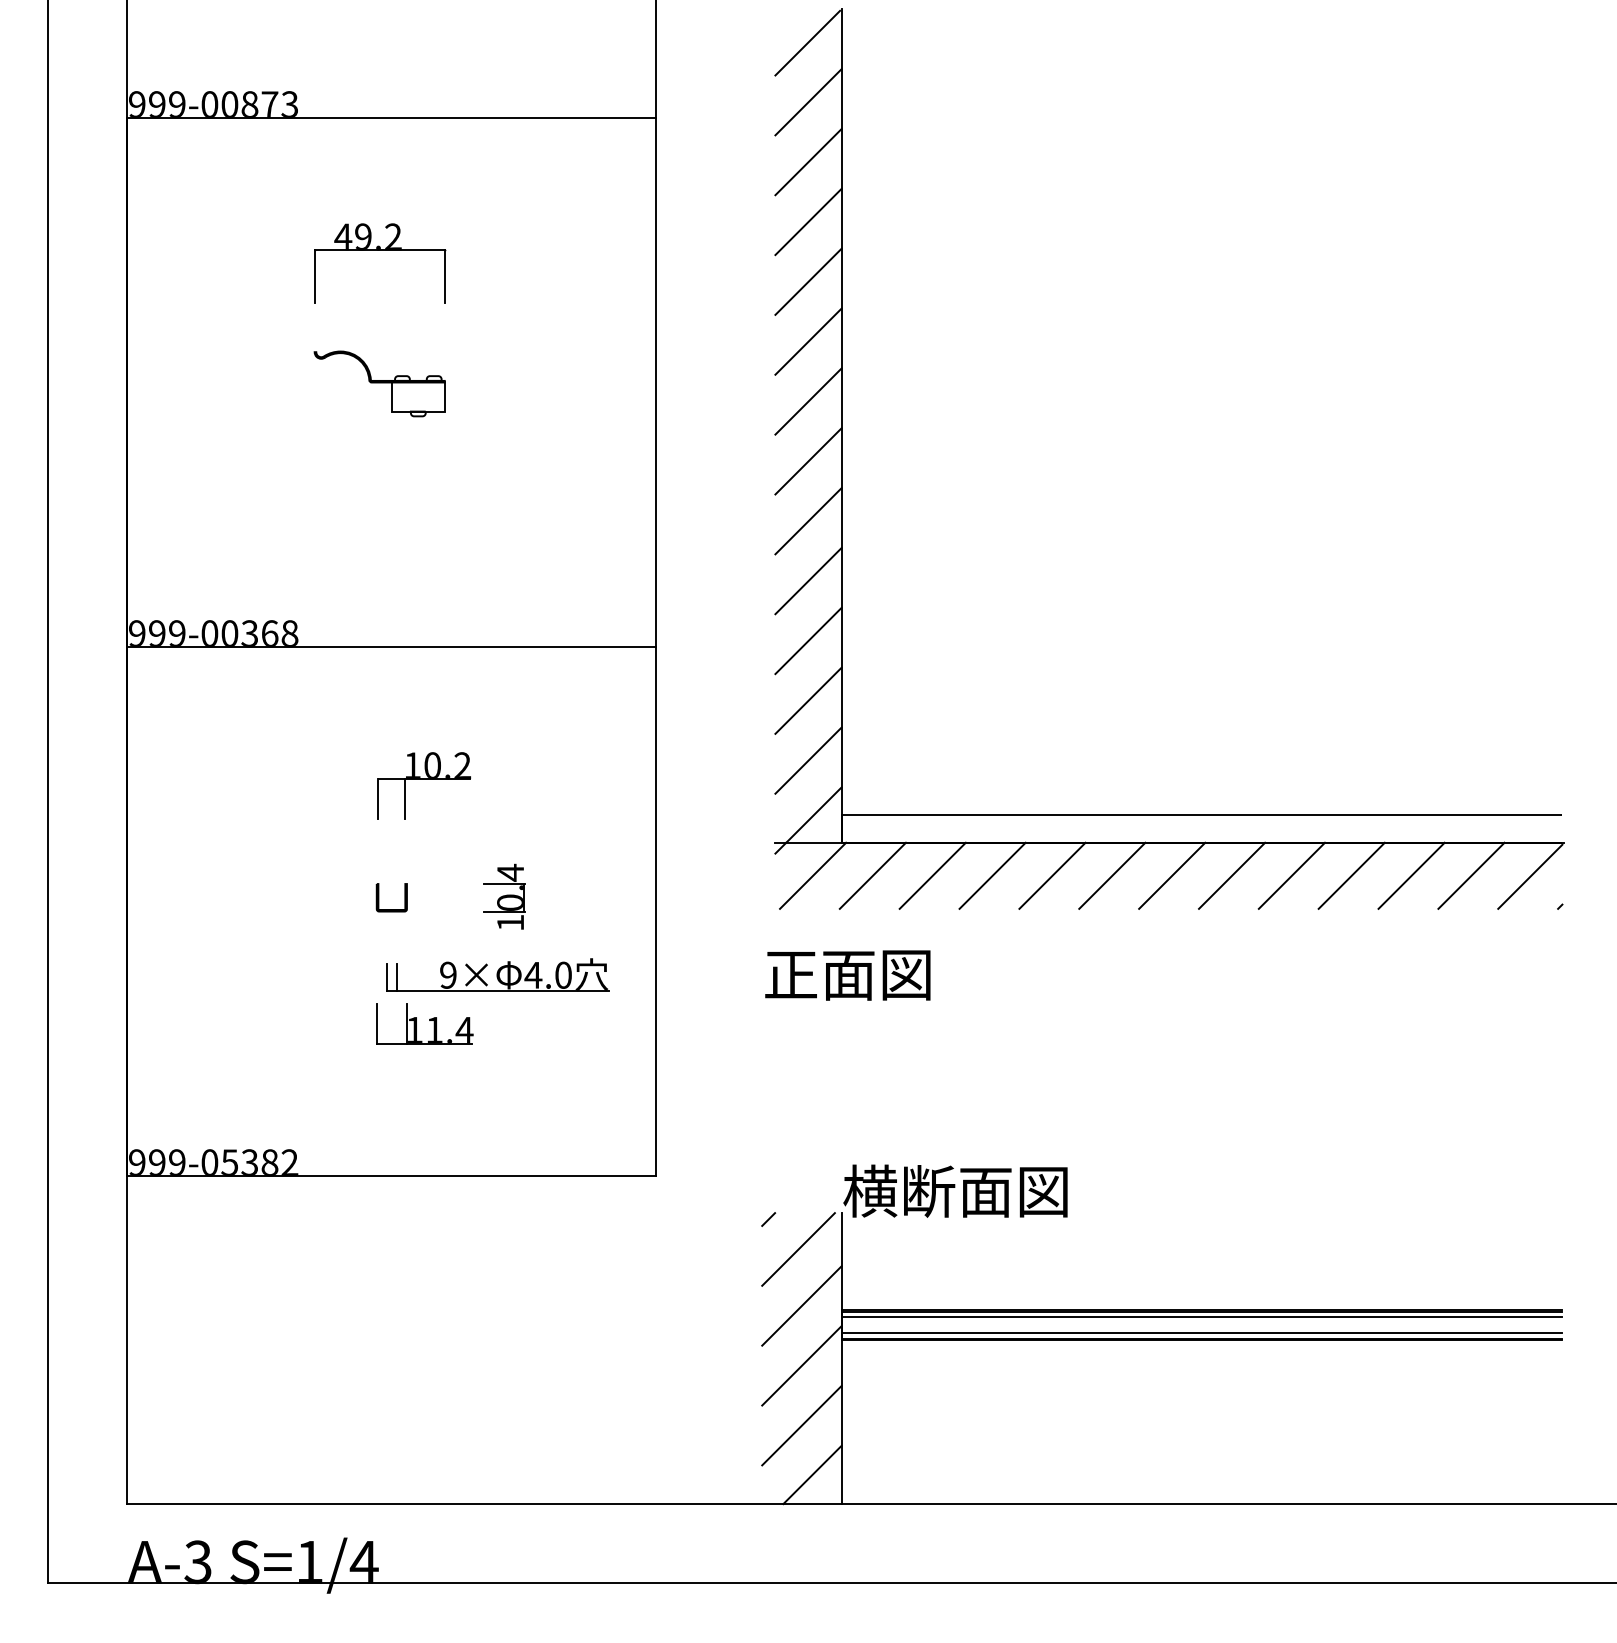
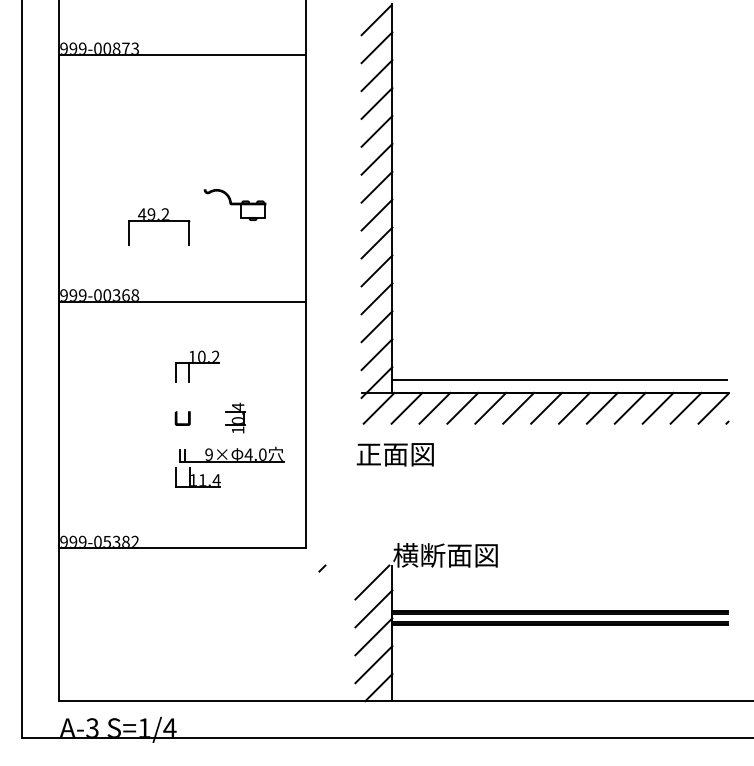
part: (380, 262) -> (159, 226), moved
part: (378, 382) -> (234, 204), moved
line: (768, 1219) -> (322, 568), moved

